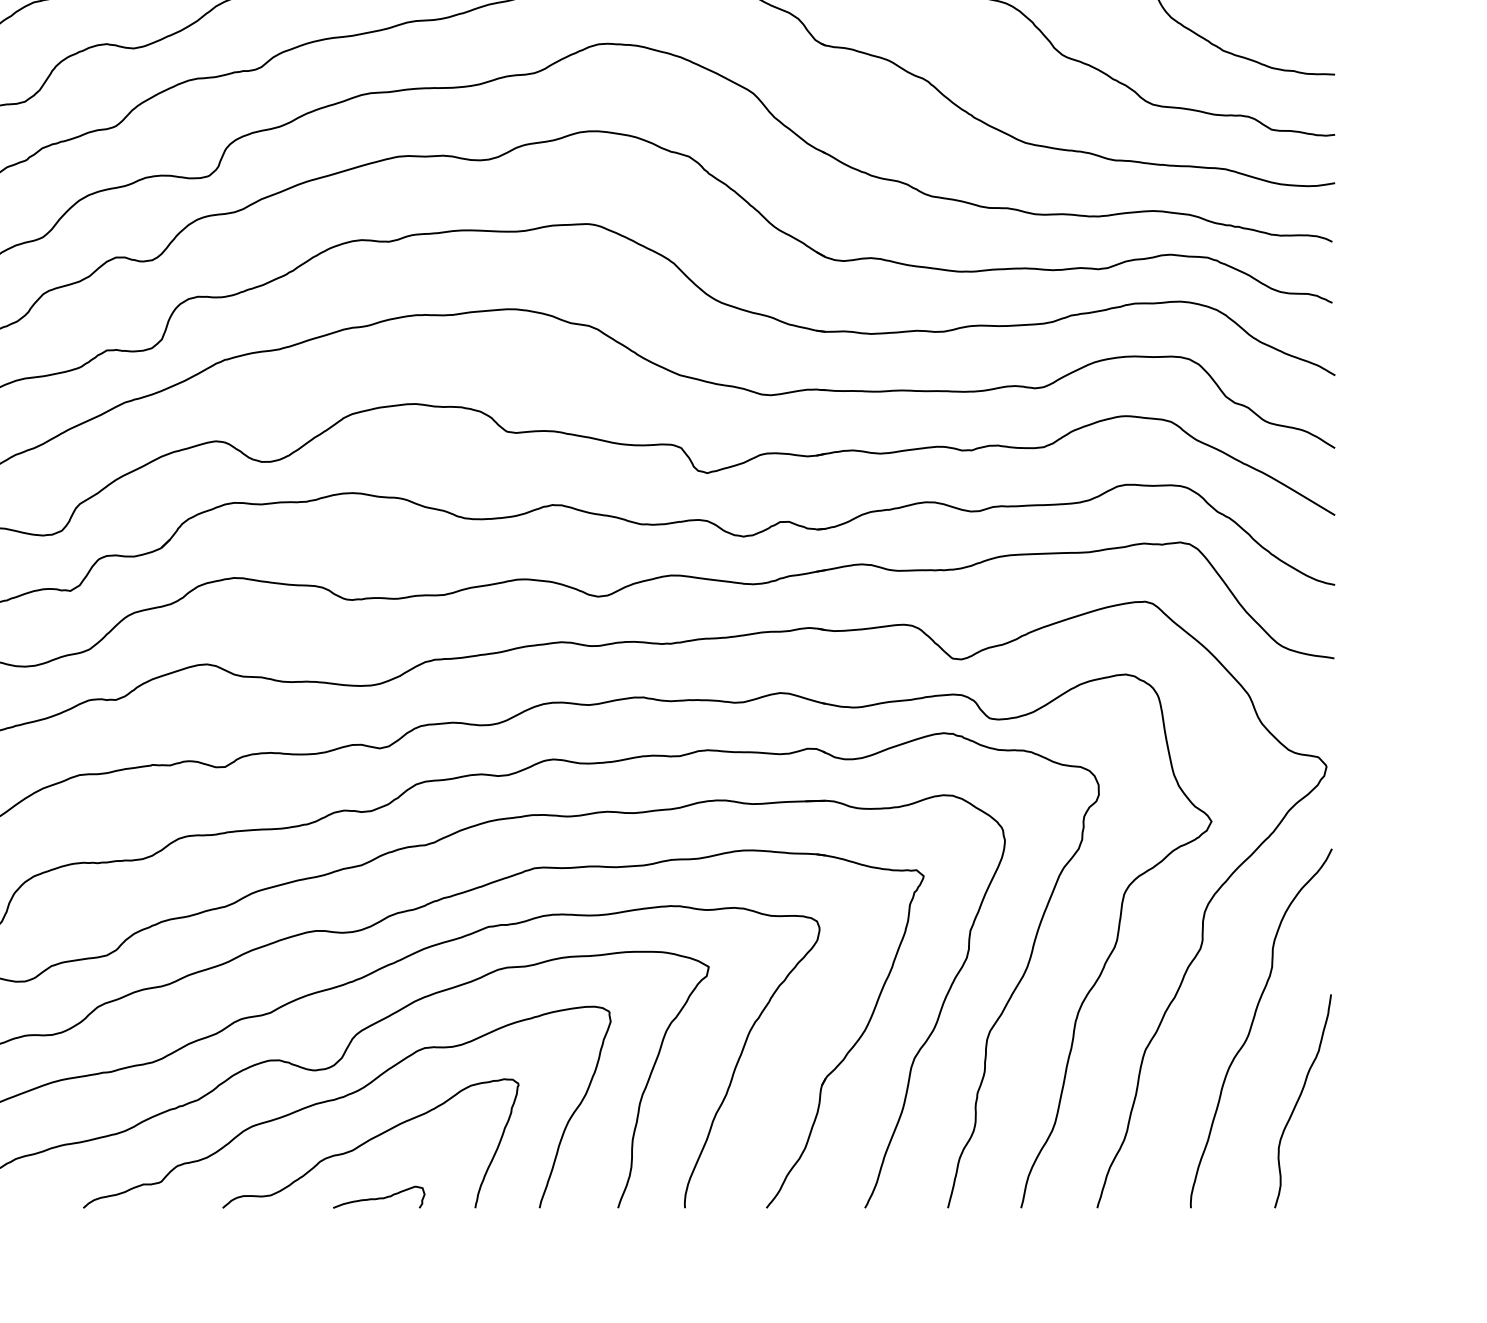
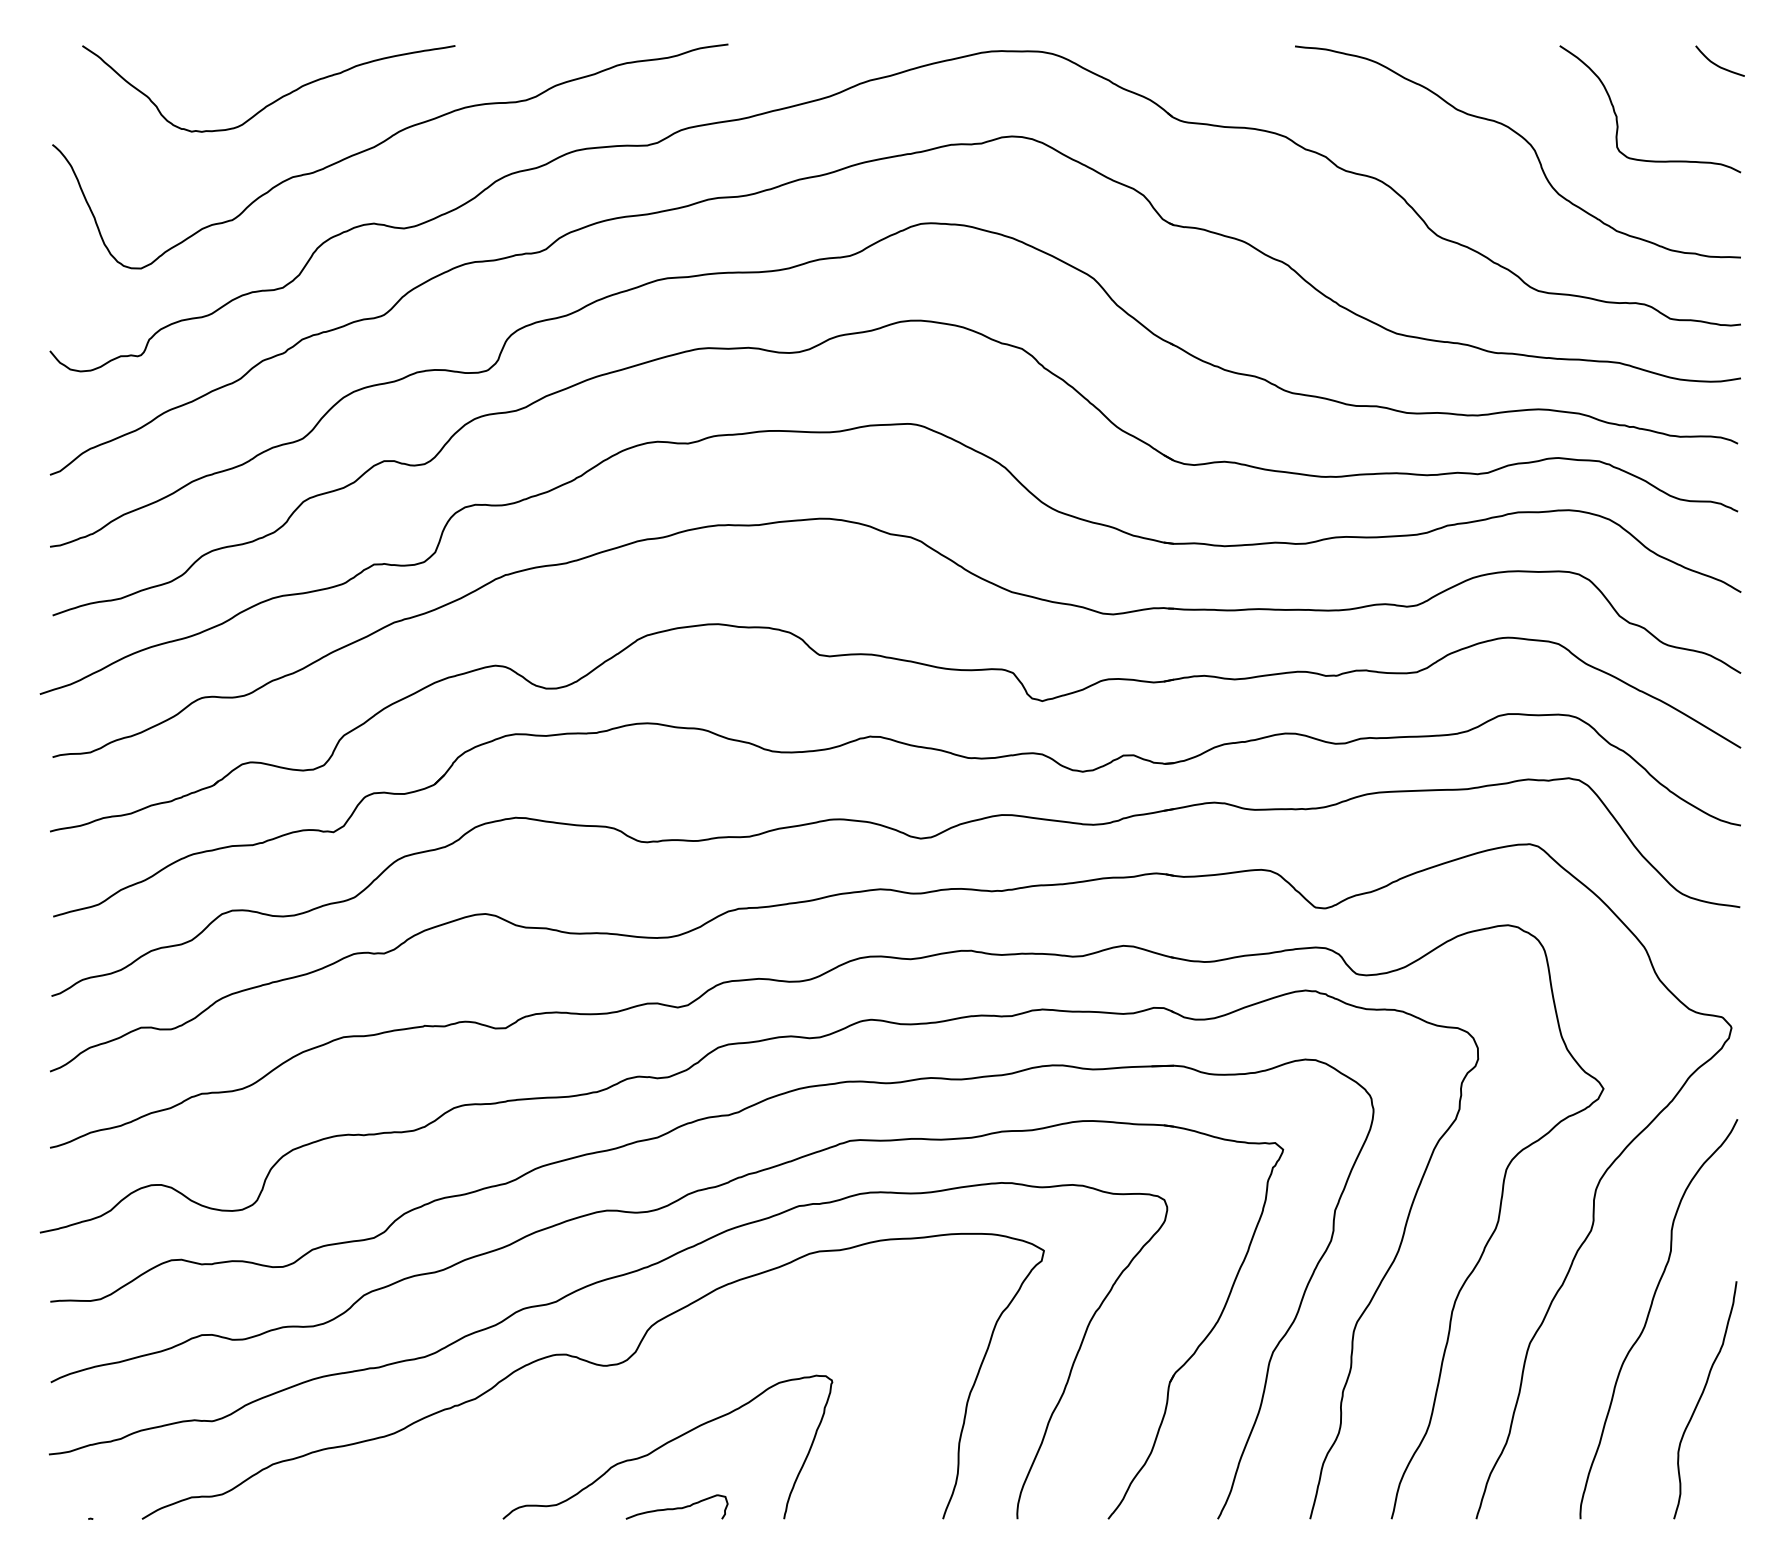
curve: (343, 1097) -> (637, 1396), removed

